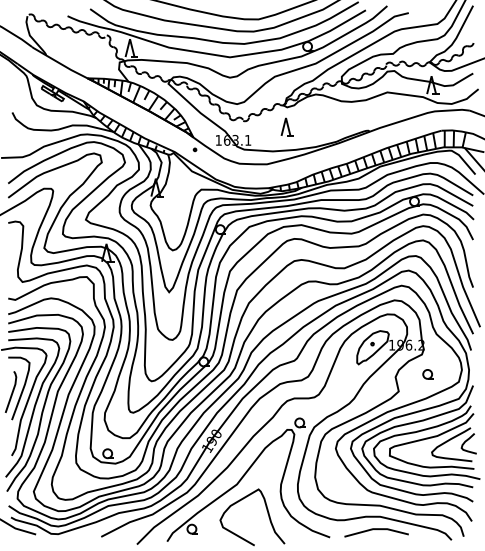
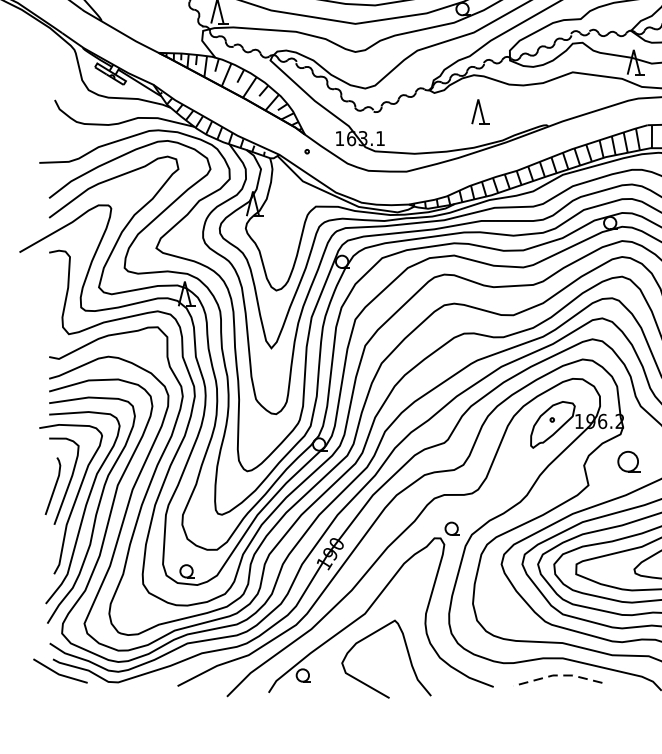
part: (286, 126) -> (479, 111), moved
part: (427, 374) -> (628, 461), size x1.6
line: (376, 529) -> (557, 675), solid -> dashed

